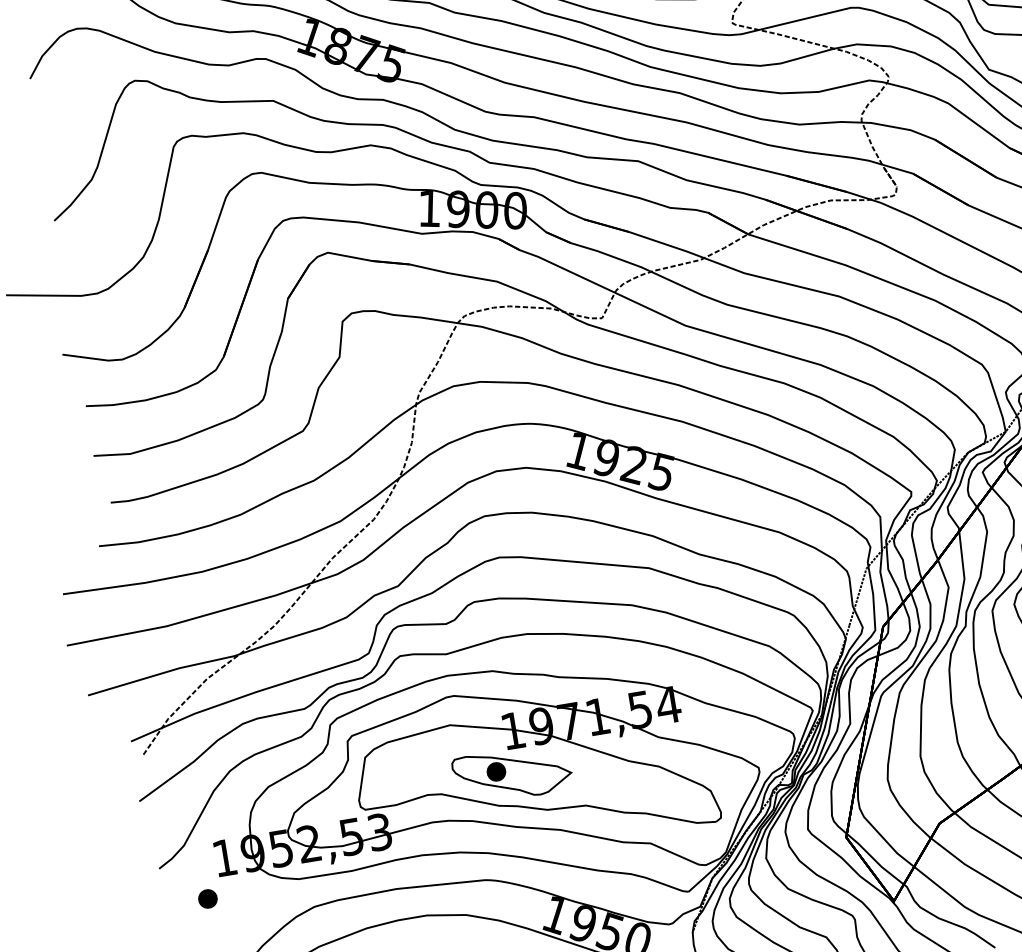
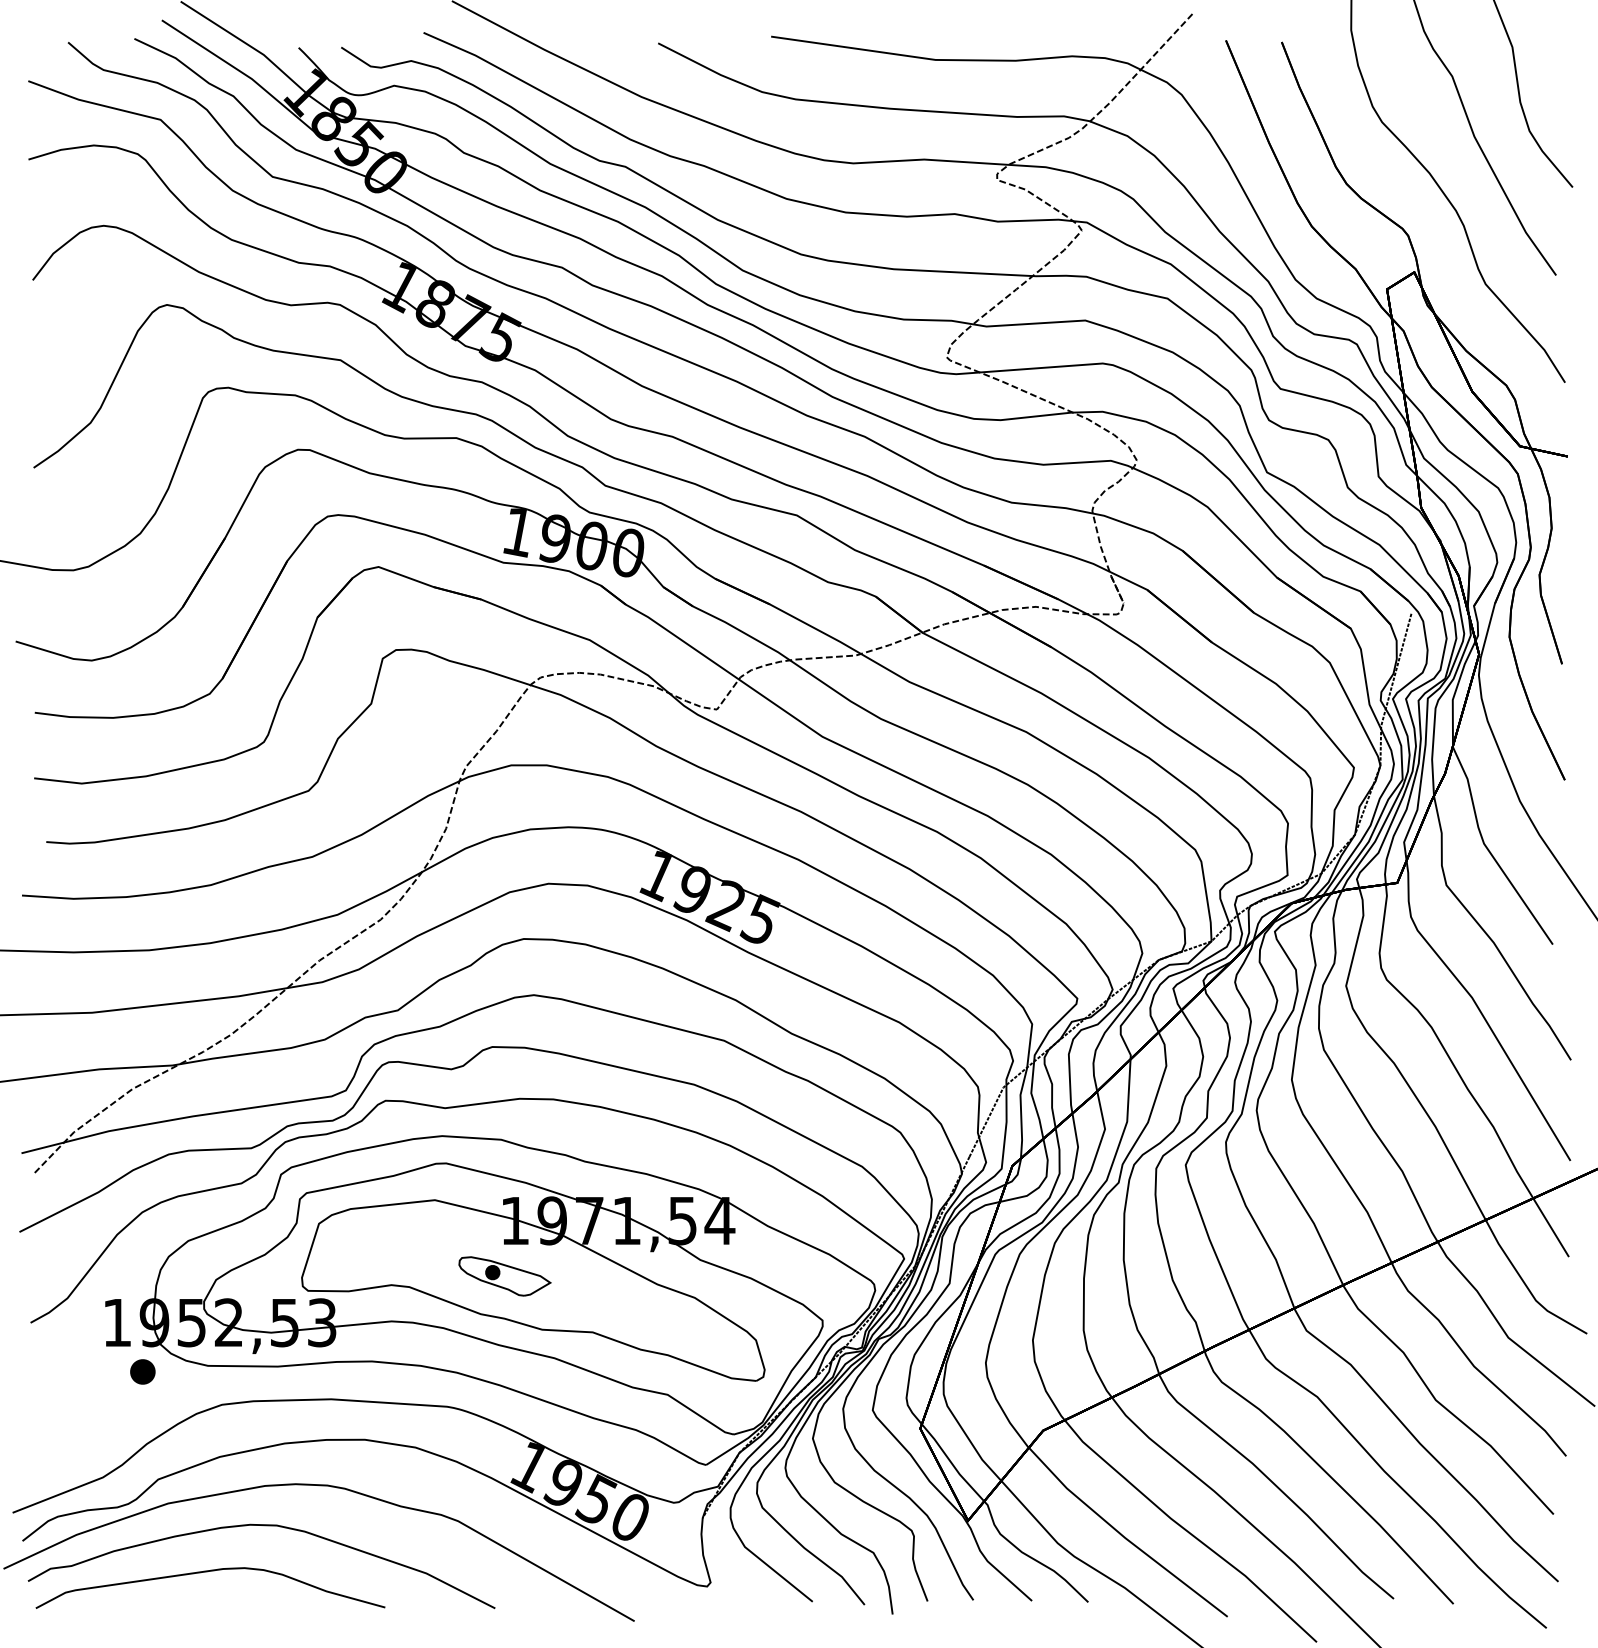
part: (512, 774) -> (504, 1276), size x0.6
part: (207, 898) -> (142, 1371), moved

